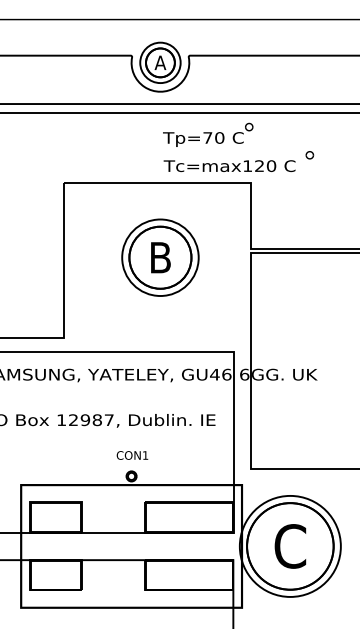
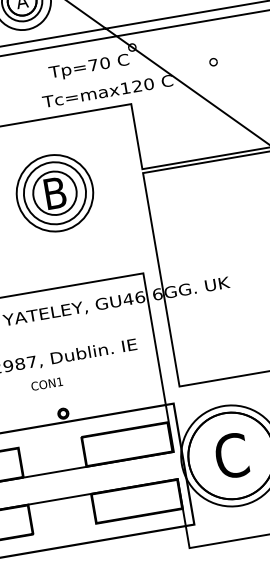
text: (208, 134) -> (93, 61), moved
part: (309, 155) -> (213, 62), moved
circle: (160, 257) -> (54, 193), size x0.7
text: (132, 455) -> (47, 384), moved

